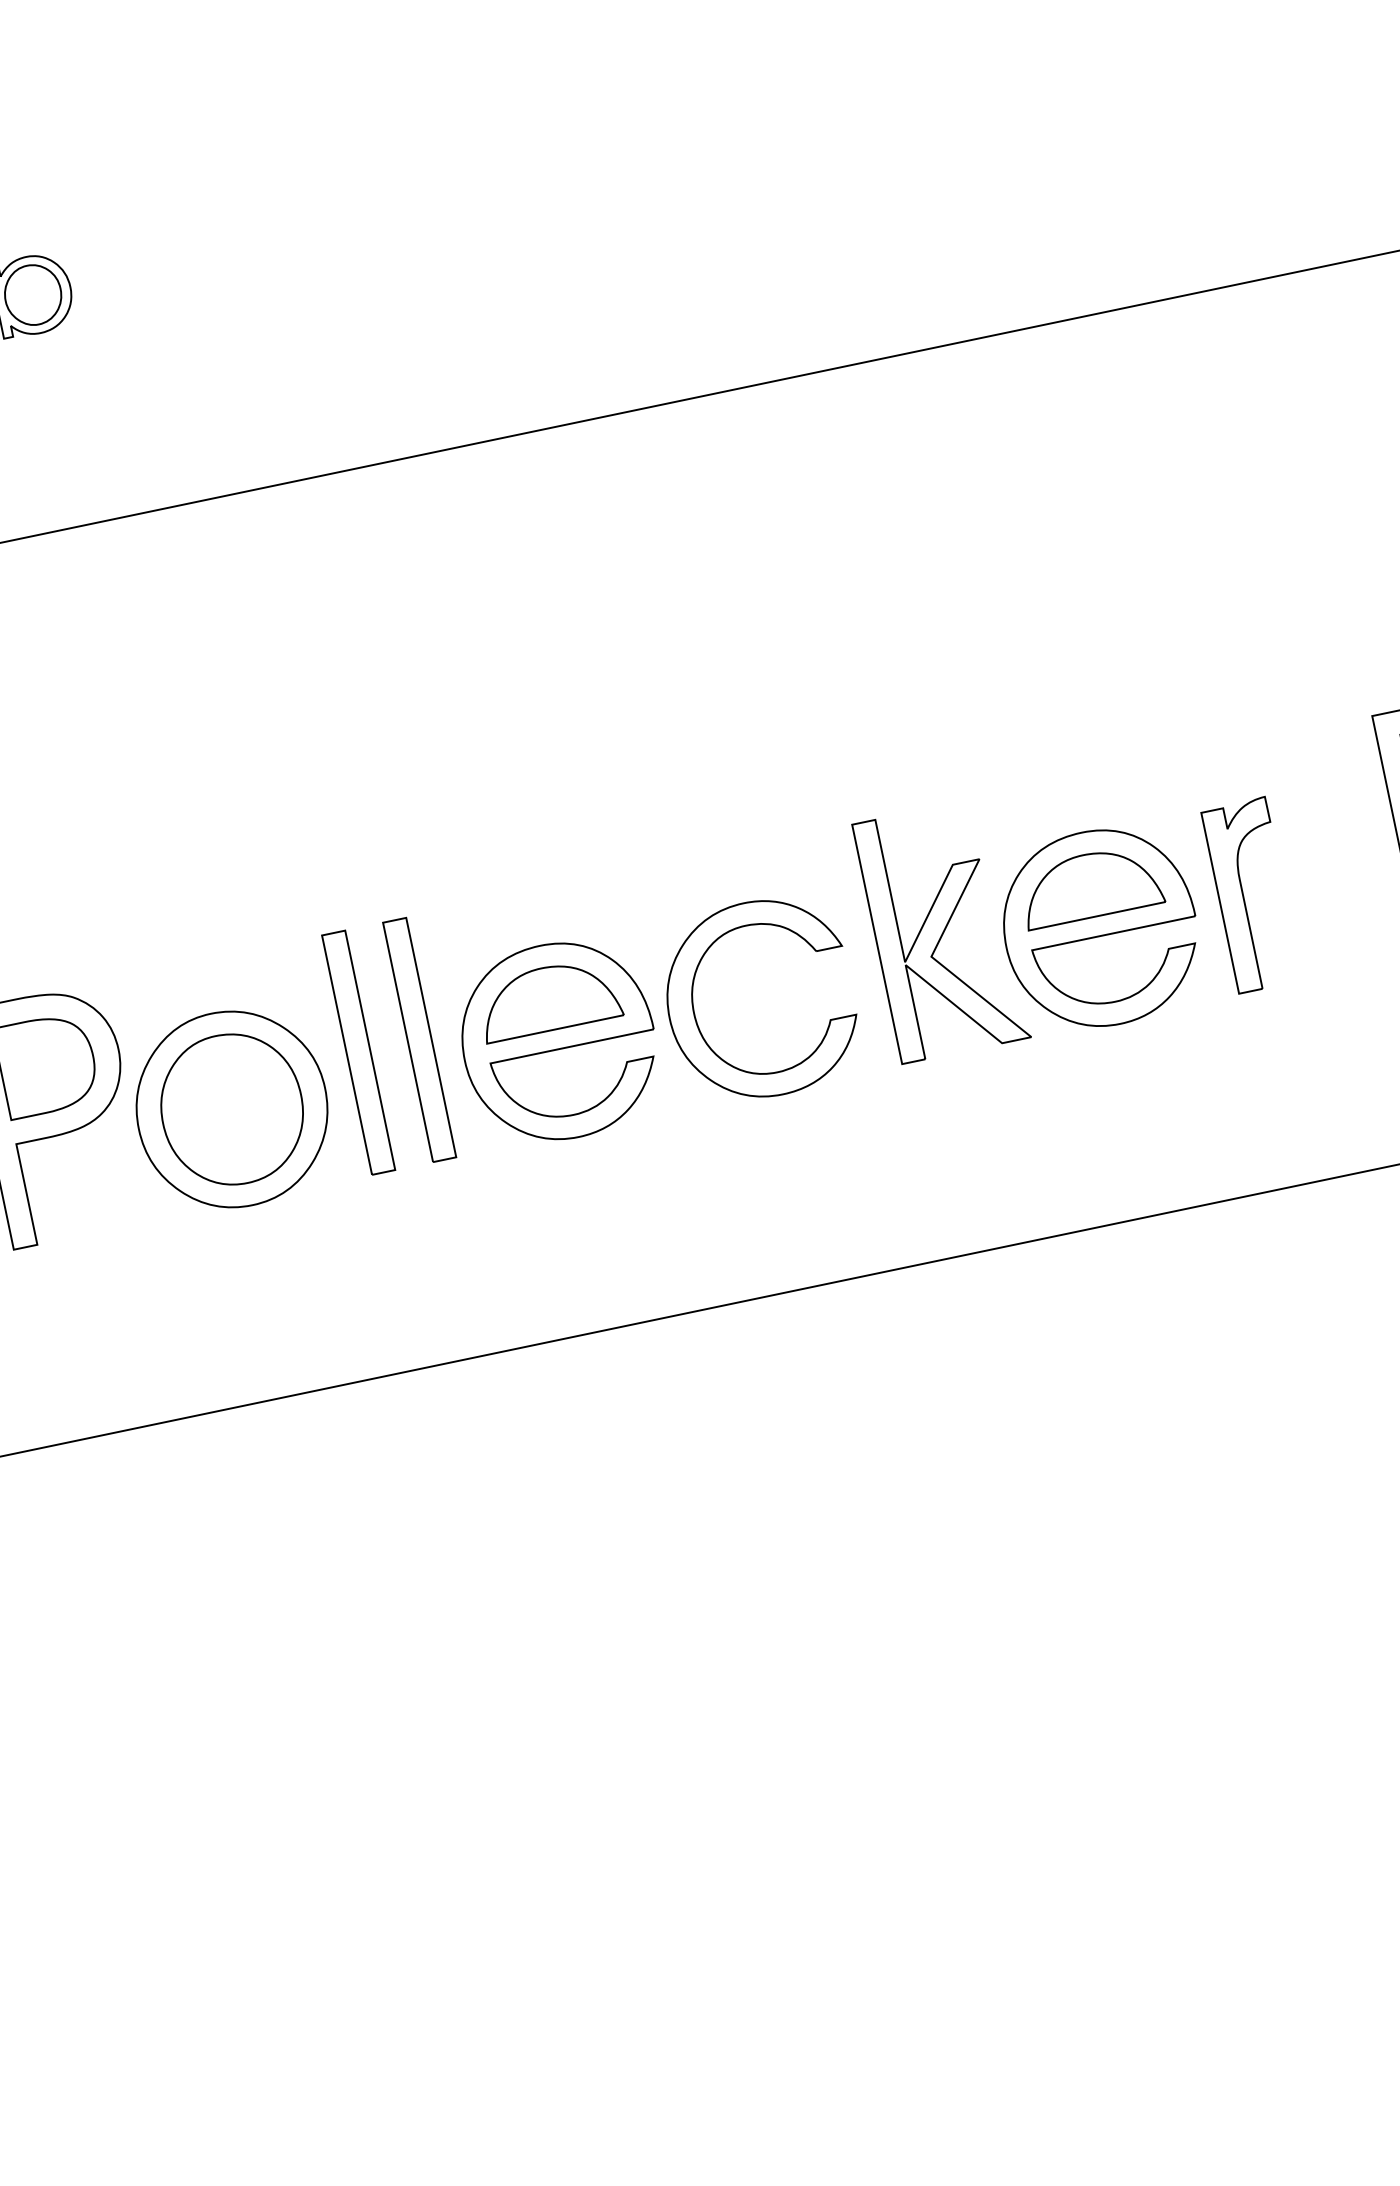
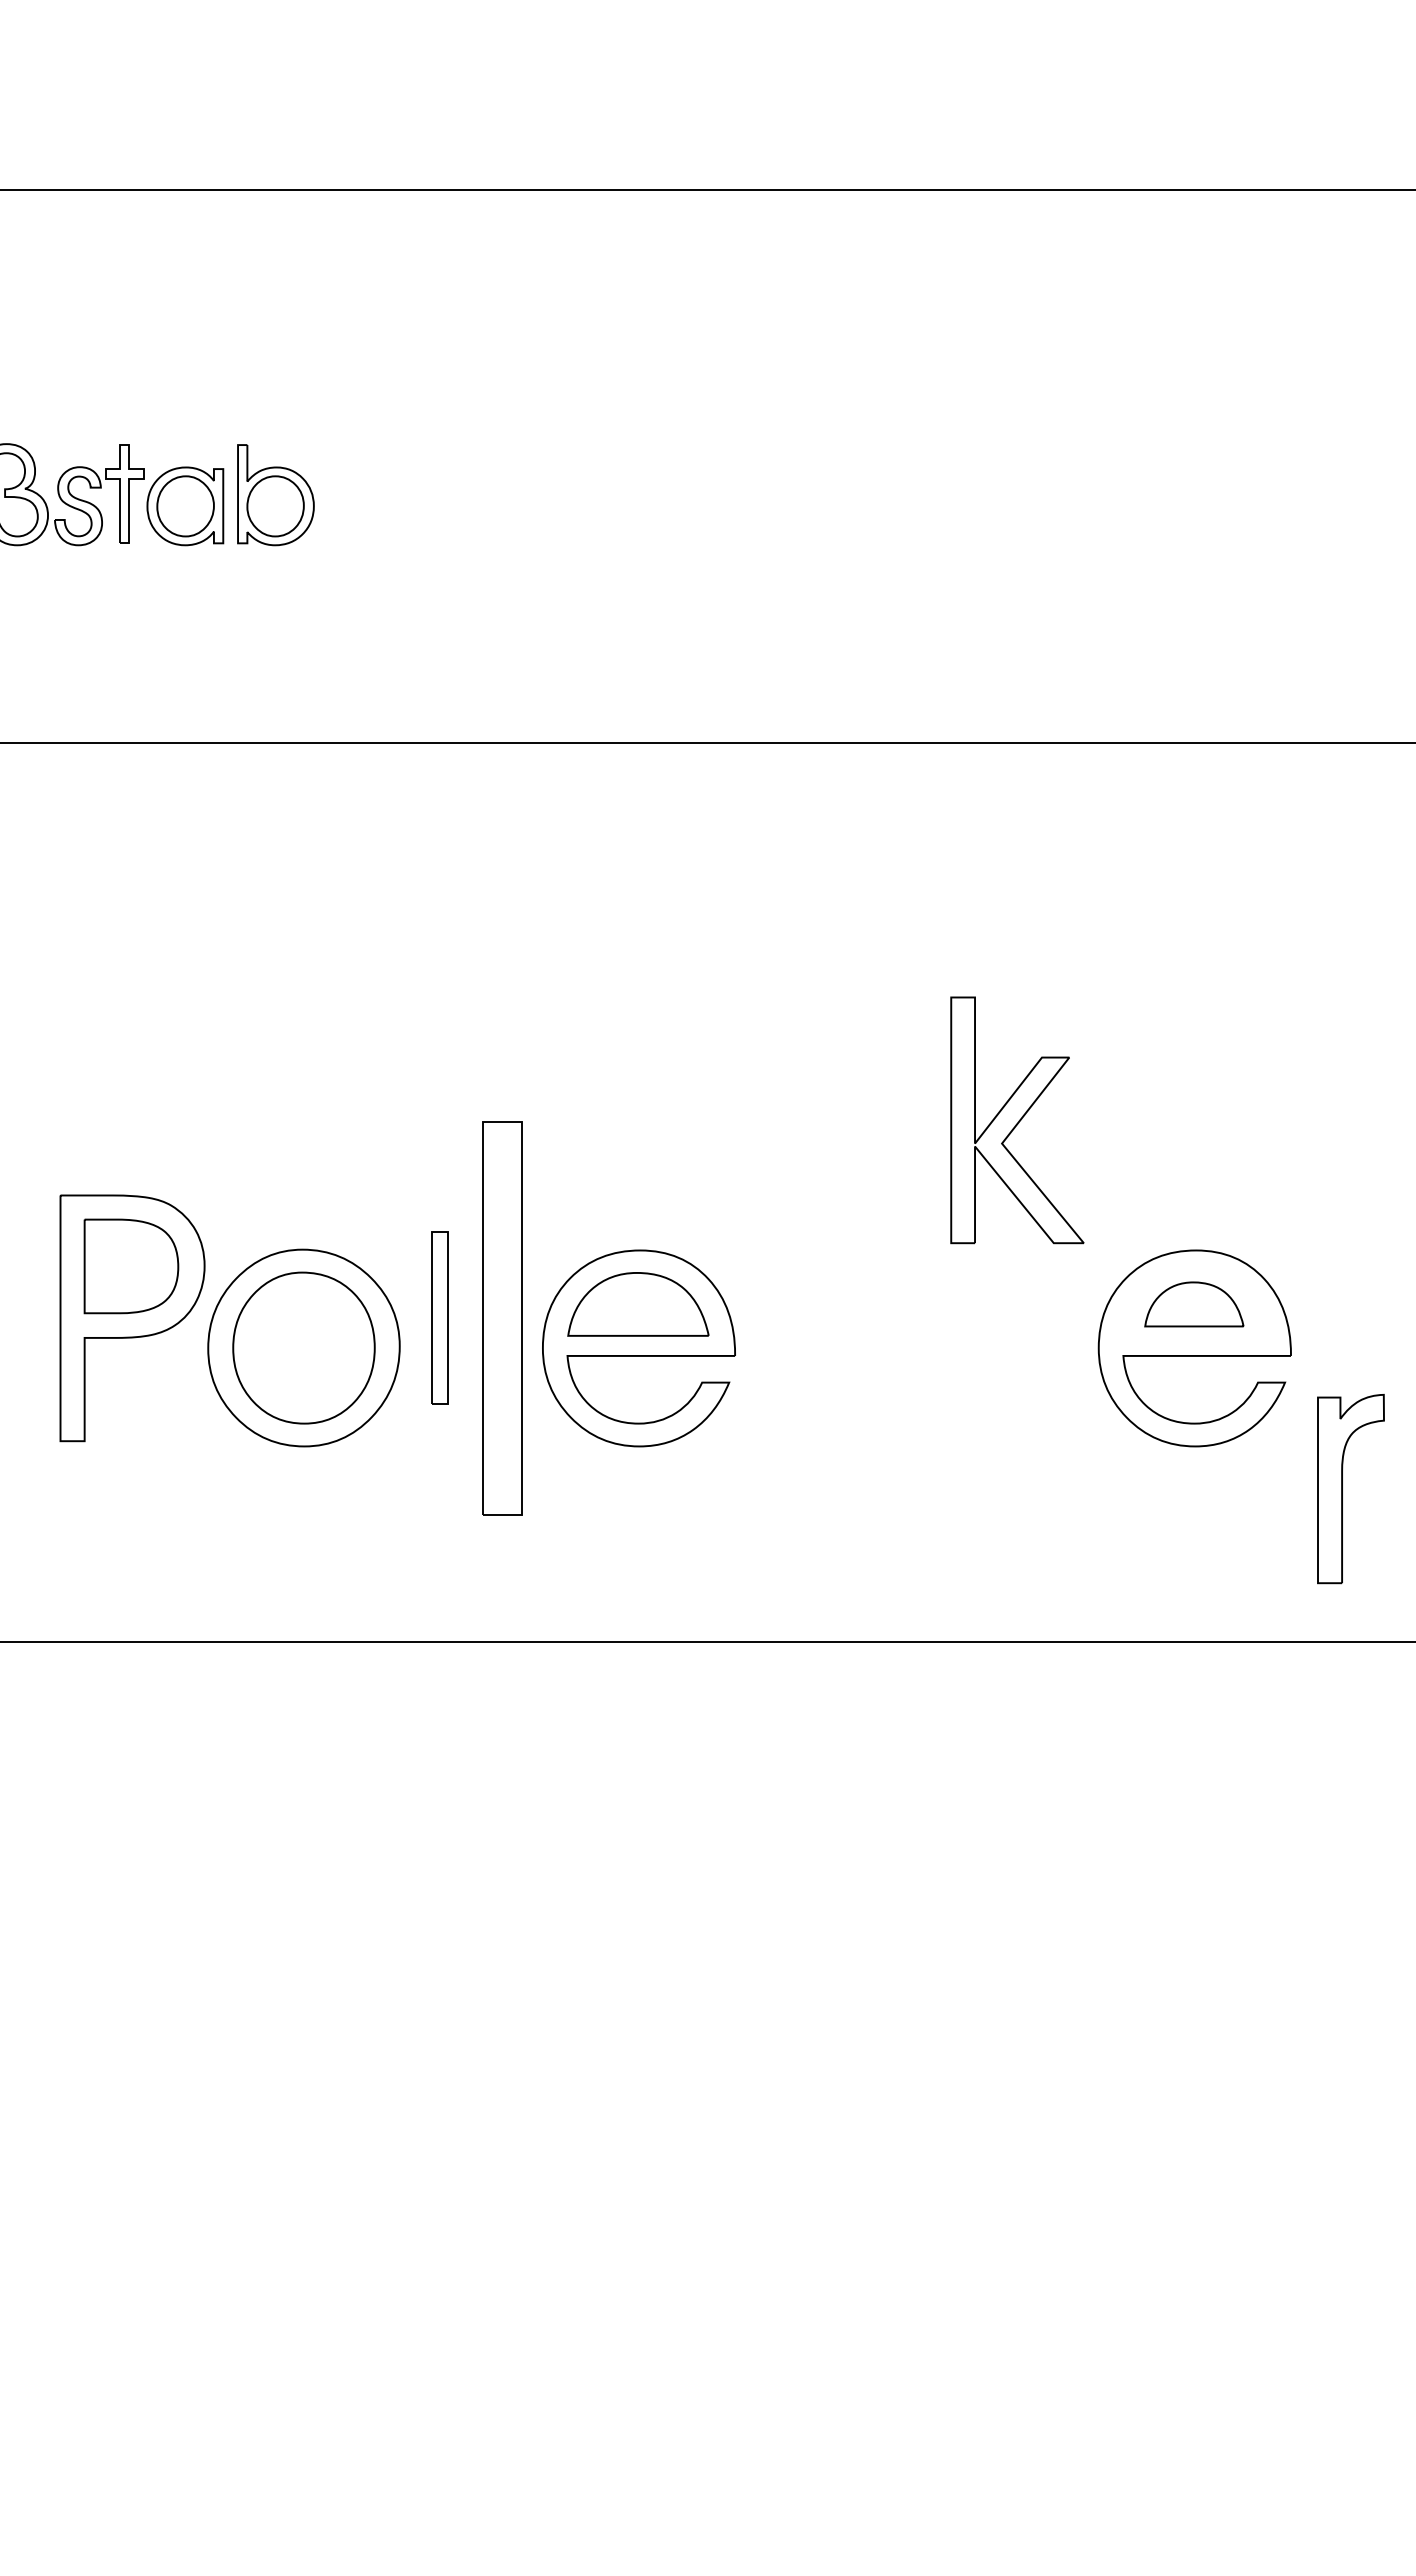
part: (1090, 885) -> (1194, 1304), size x0.7
part: (1243, 897) -> (1342, 1489), moved
part: (941, 931) -> (1017, 1120), moved
part: (694, 1007) -> (779, 1342), removed
part: (419, 1039) -> (502, 1317), size x1.6
part: (357, 1052) -> (439, 1317), size x0.7

